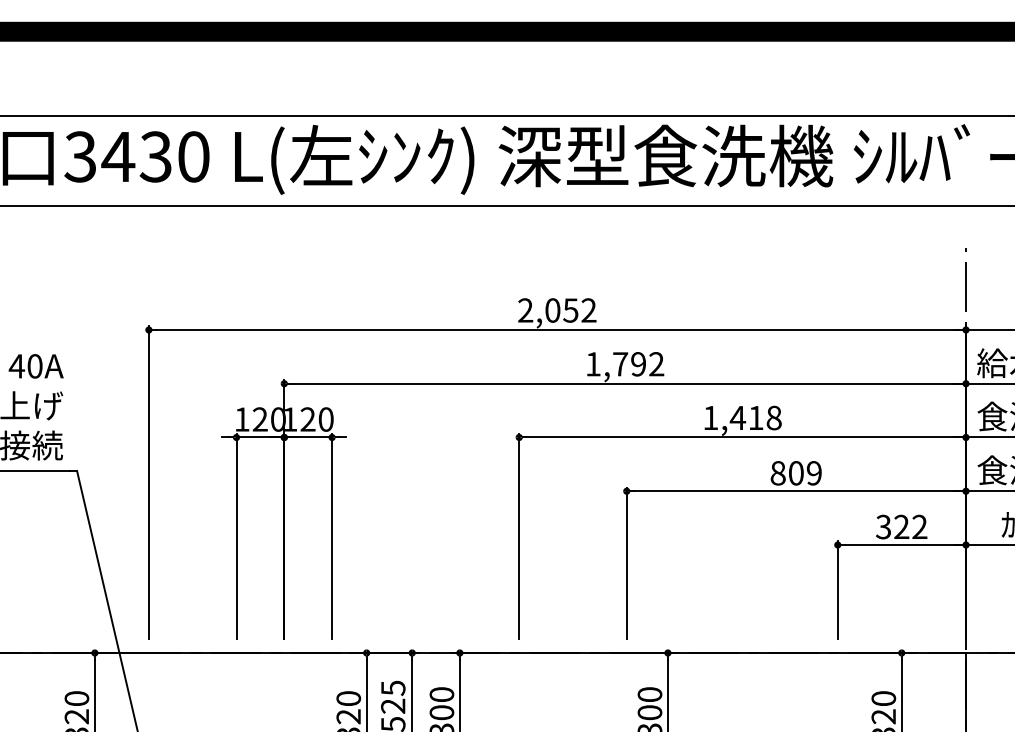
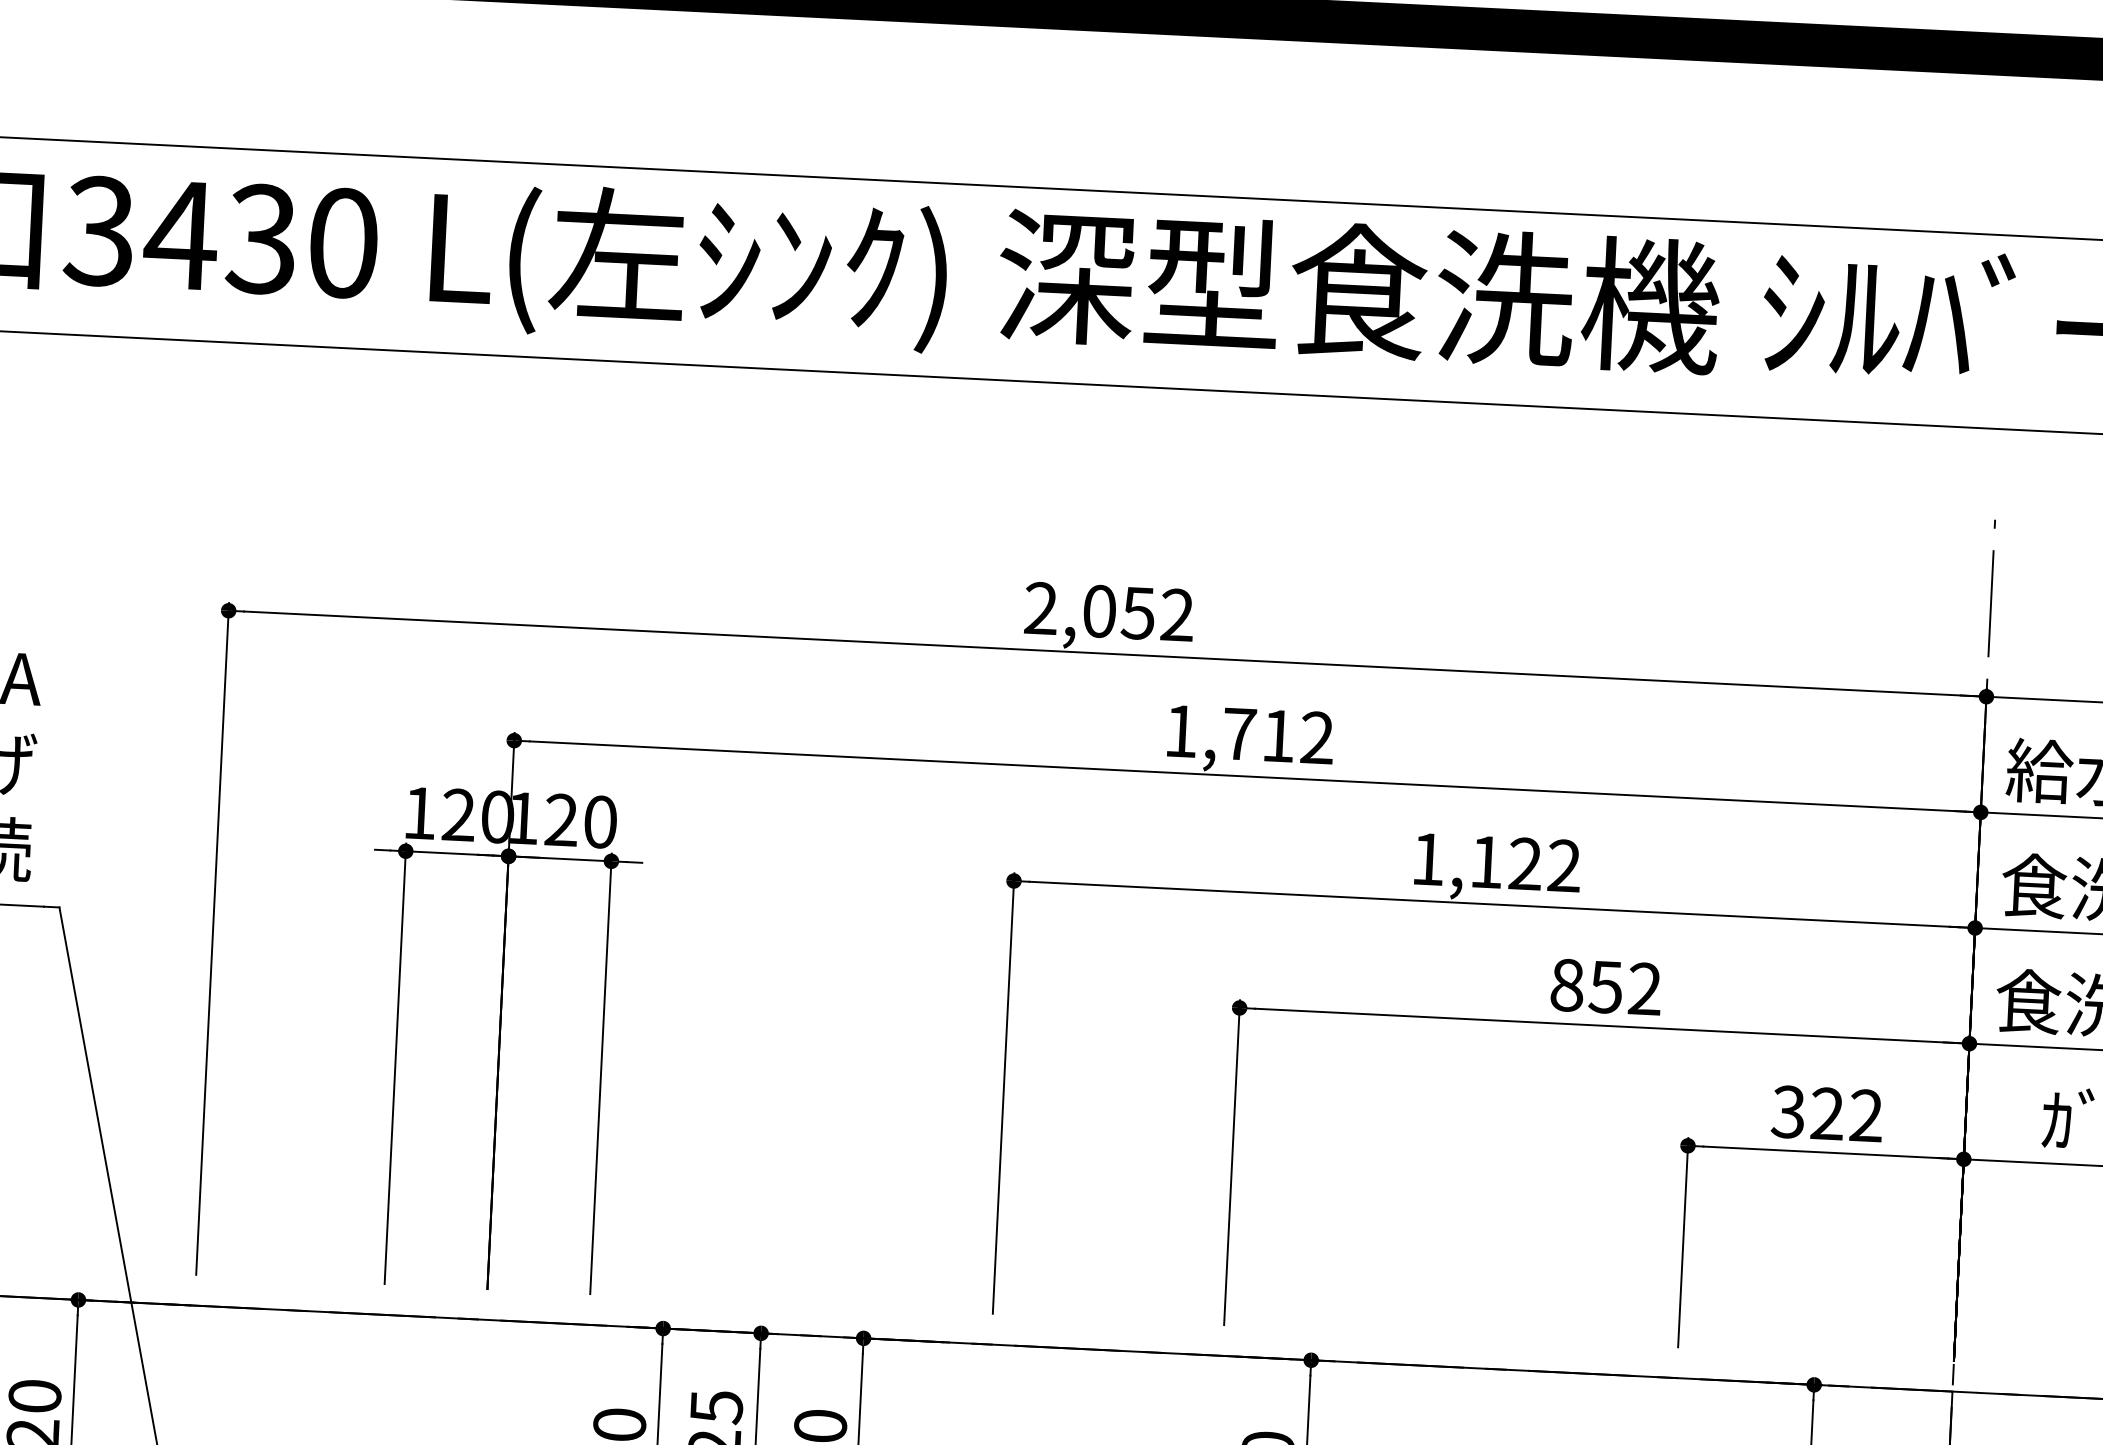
text: (638, 364) -> (1278, 736), 1,792 -> 1,712
text: (755, 417) -> (1524, 862), 1,418 -> 1,122
text: (804, 473) -> (1623, 988), 809 -> 852

